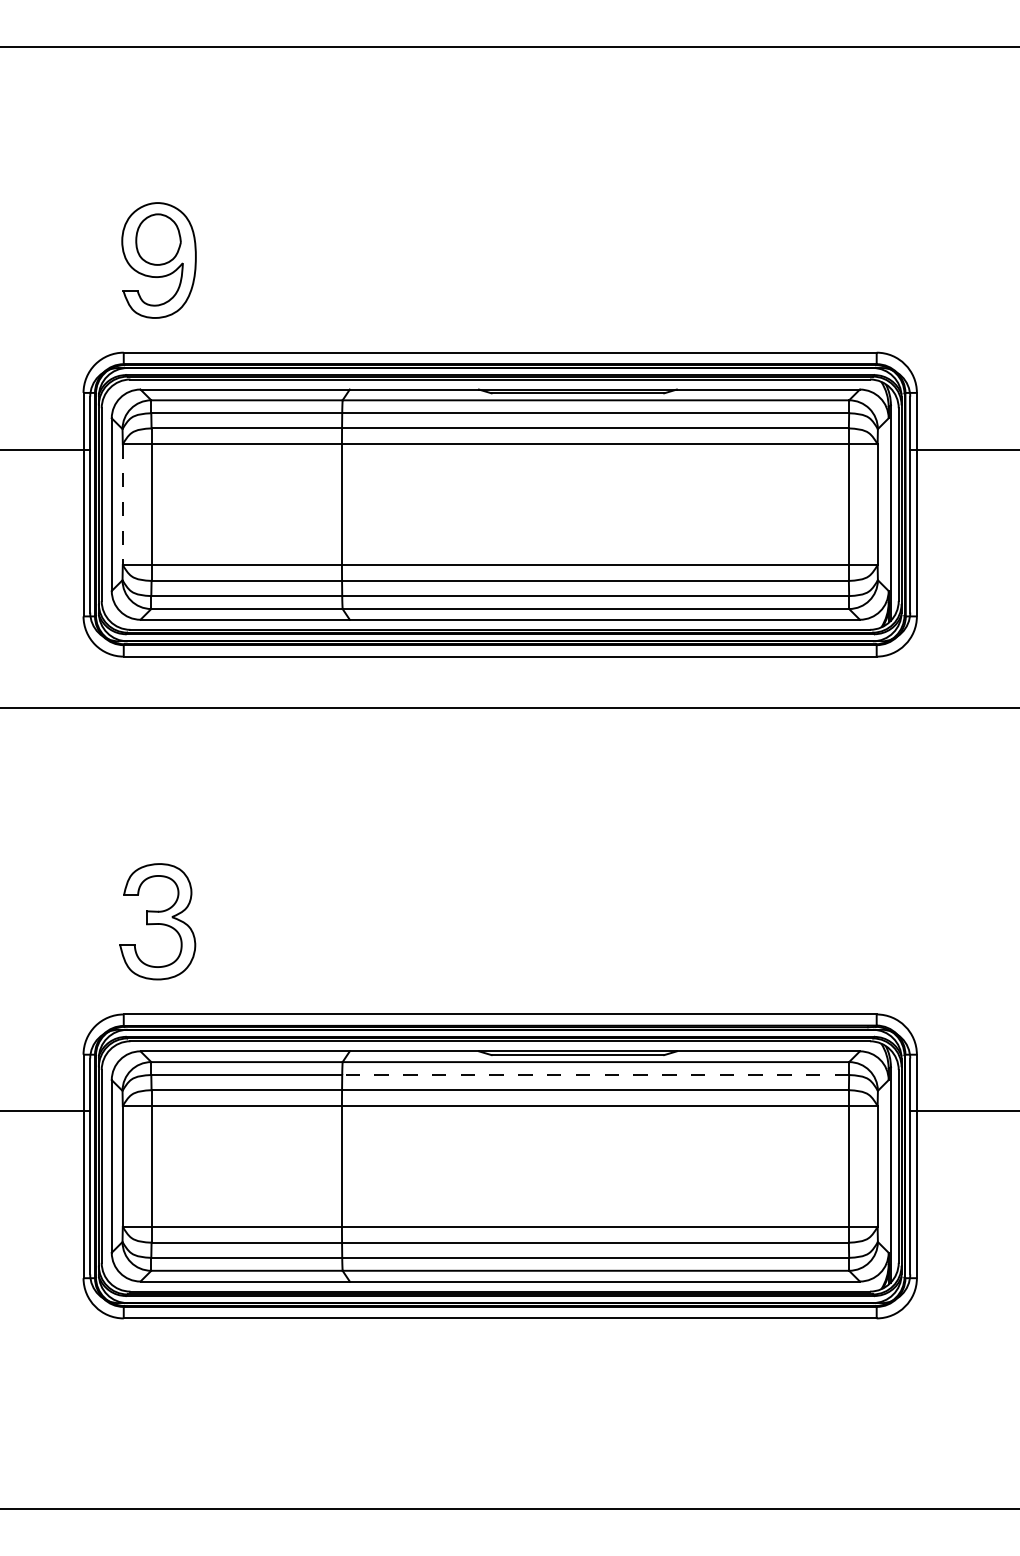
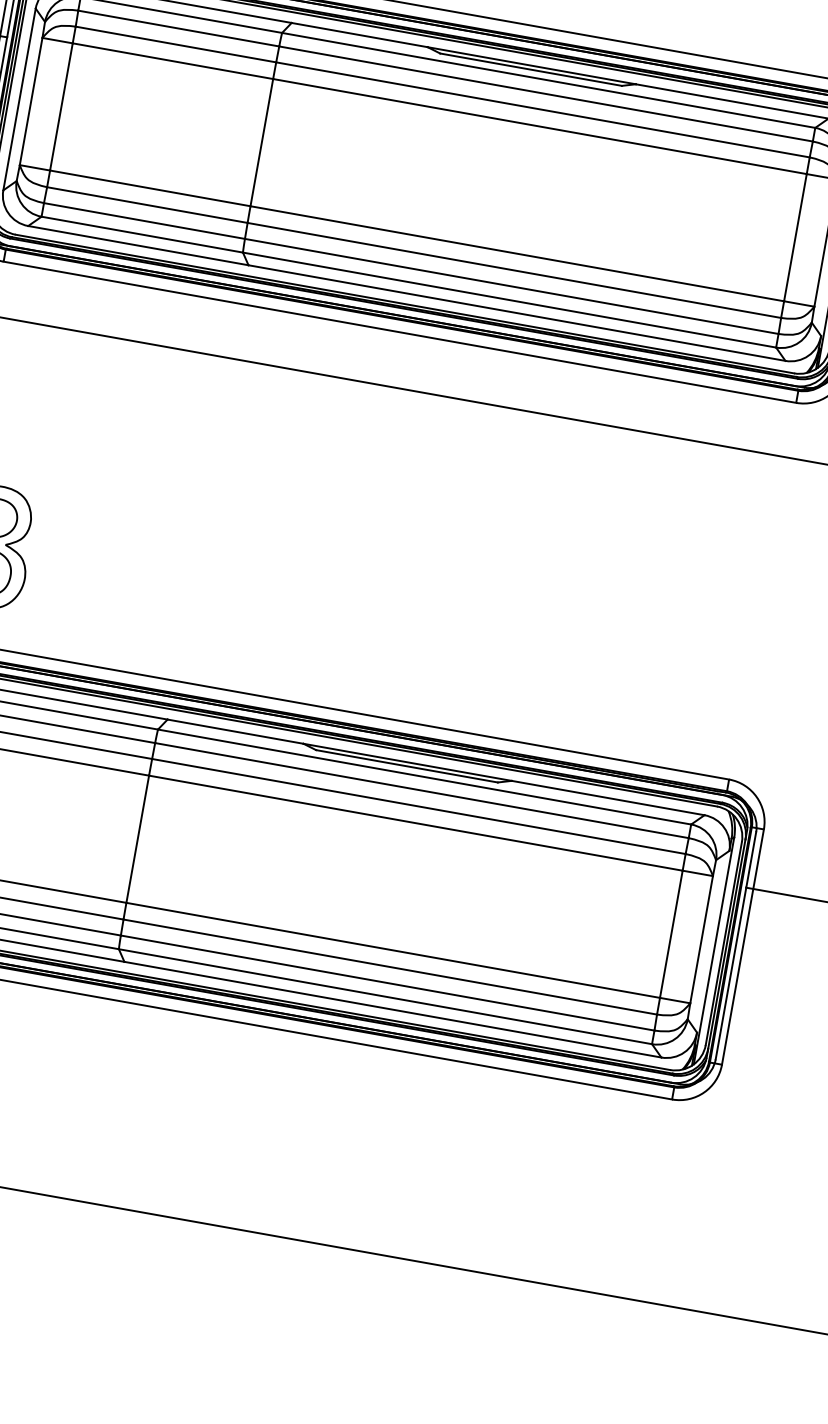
line: (122, 505) -> (30, 102), dashed -> solid
line: (595, 1075) -> (421, 791), dashed -> solid

